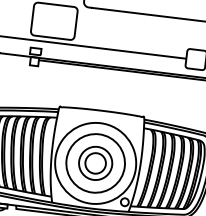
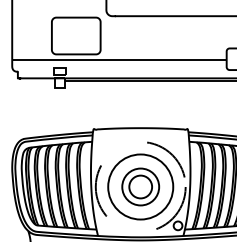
circle: (95, 162) -> (140, 186), solid -> dashed

